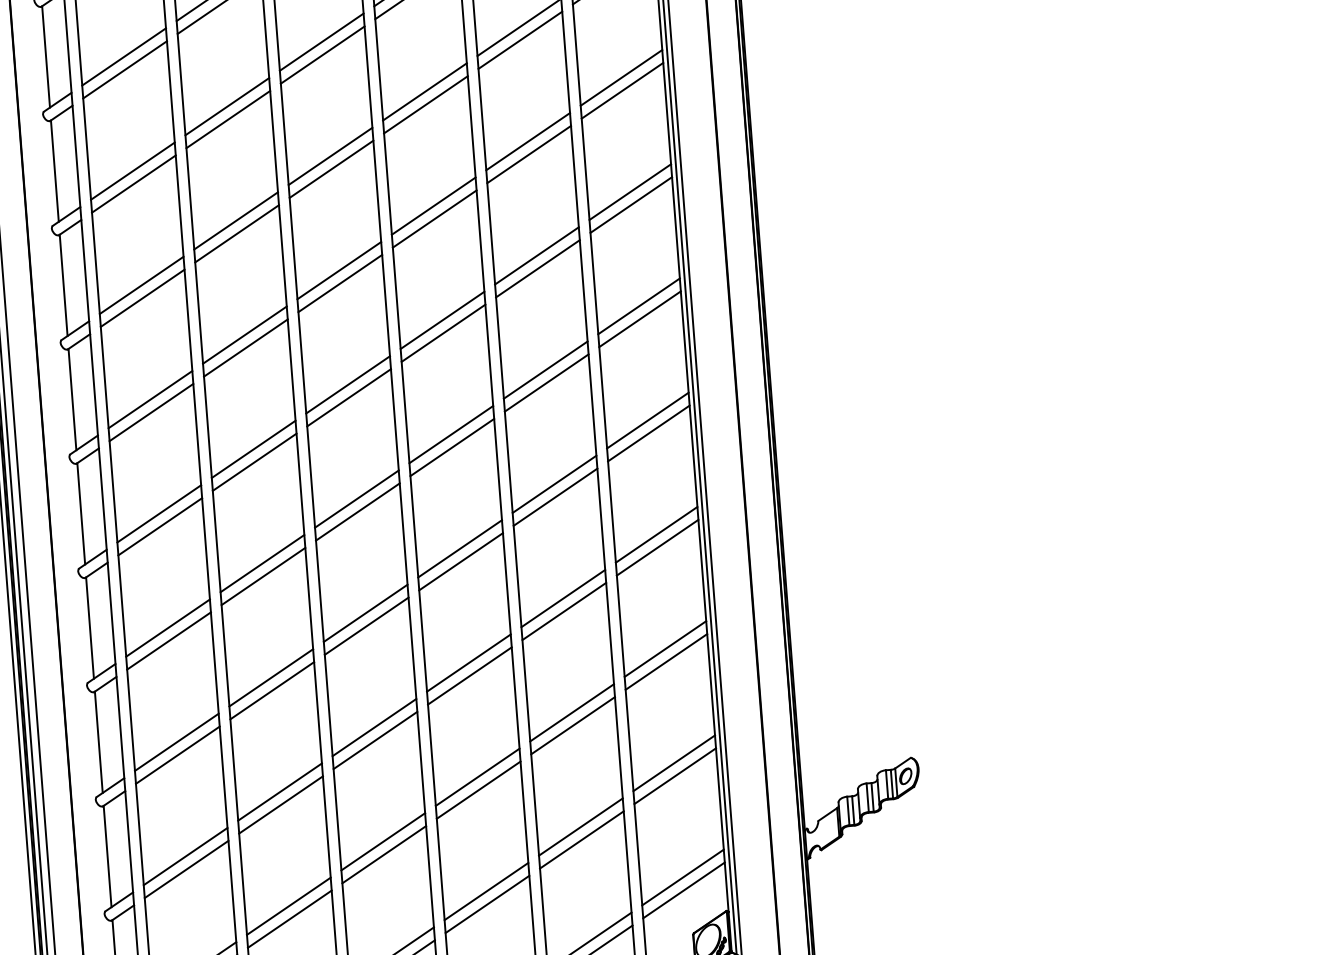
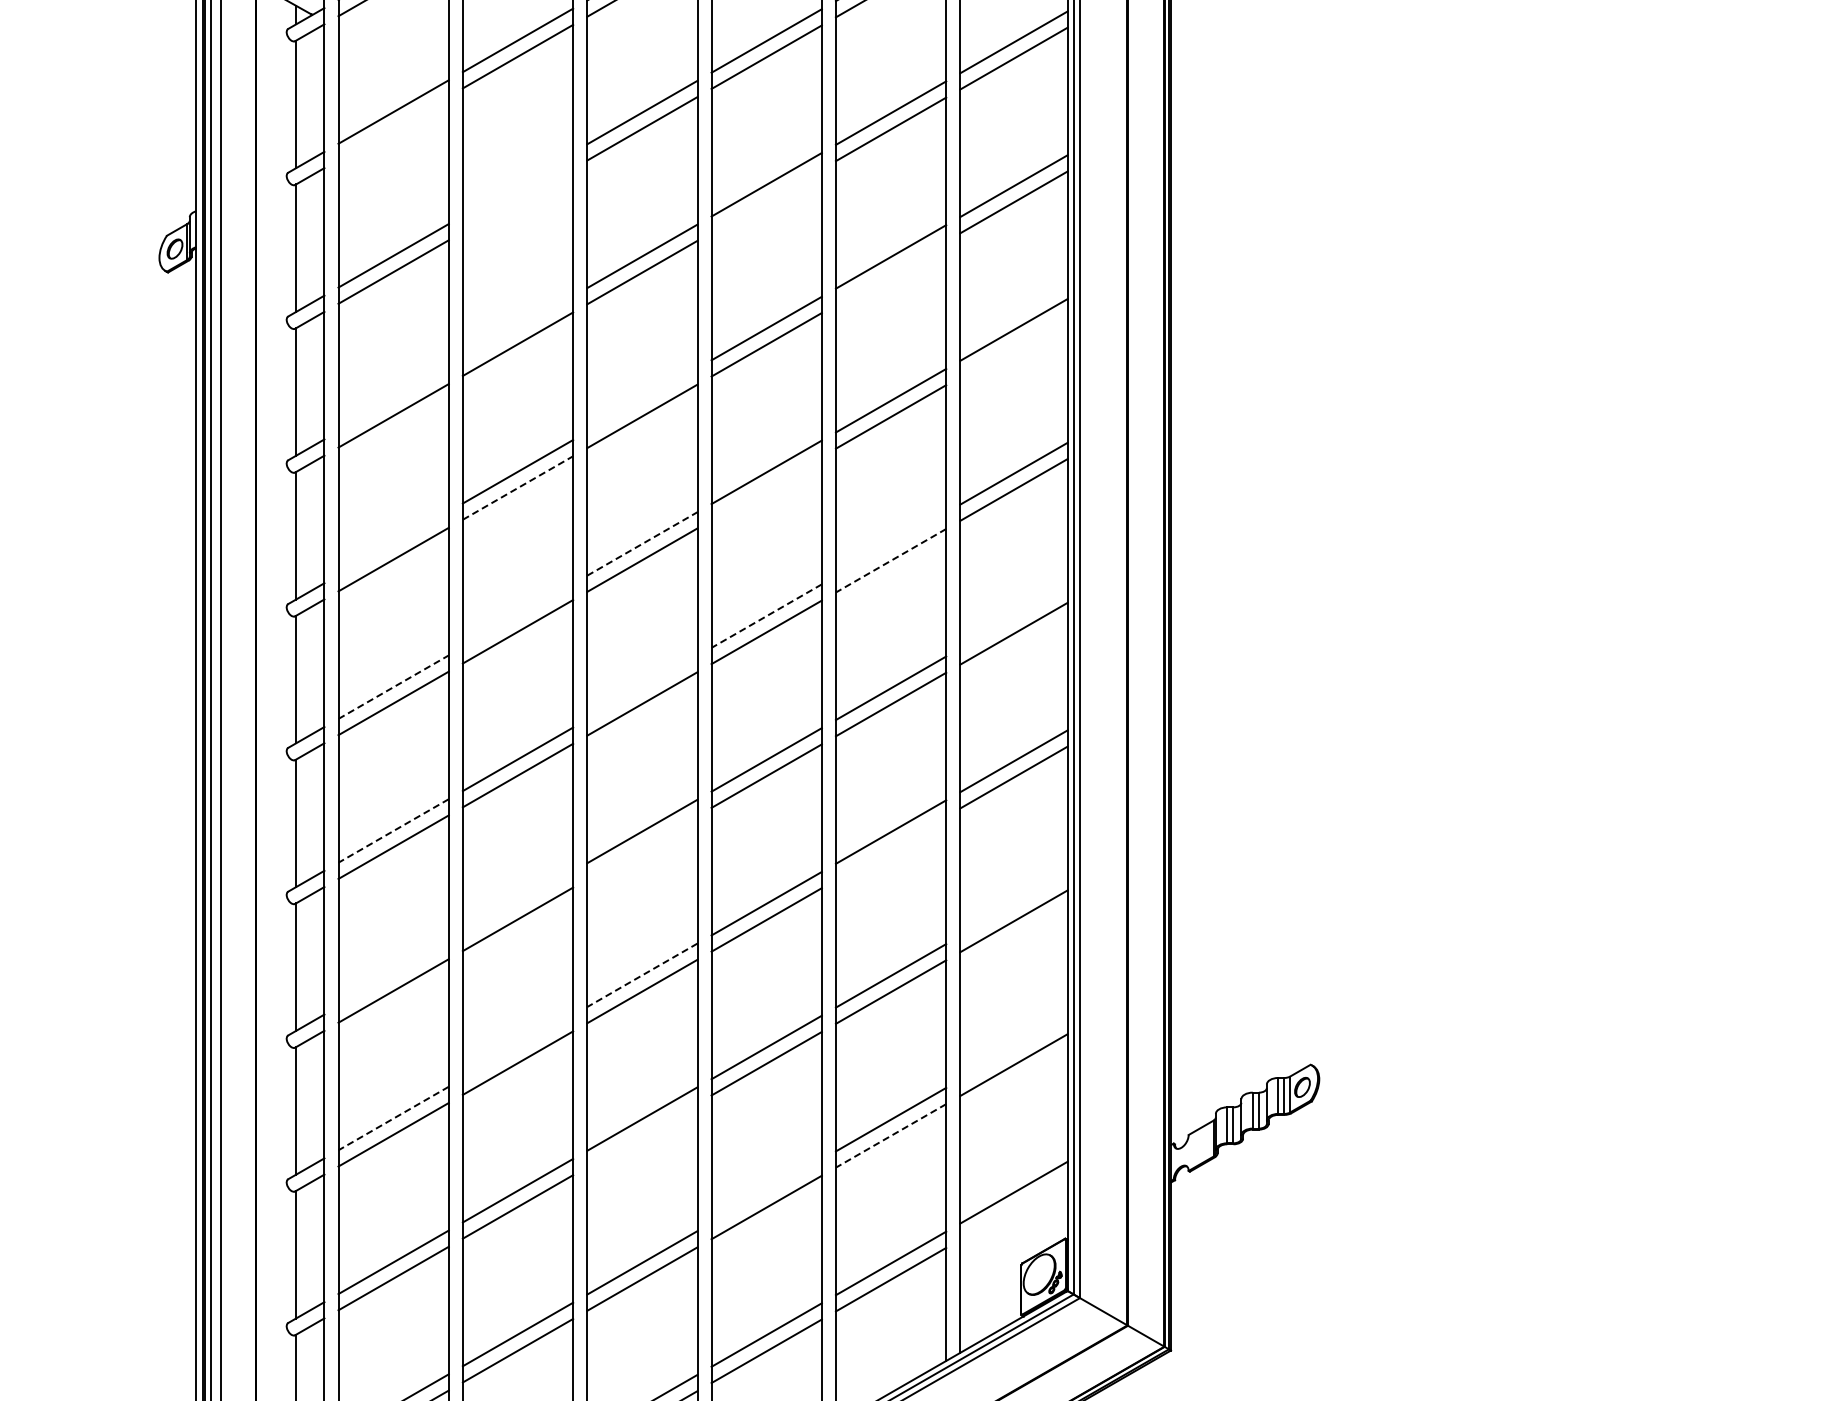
line: (125, 70) -> (393, 128), removed
line: (425, 104) -> (766, 200), removed
line: (226, 106) -> (517, 183), removed
line: (227, 119) -> (517, 200), removed
line: (528, 154) -> (890, 272), removed
line: (630, 205) -> (1013, 346), removed
line: (235, 220) -> (517, 327), removed
line: (339, 270) -> (642, 399), removed
line: (141, 285) -> (393, 399), removed
line: (443, 333) -> (766, 488), removed
line: (246, 348) -> (518, 488), solid -> dashed
line: (545, 370) -> (890, 544), removed
line: (547, 382) -> (891, 560), solid -> dashed
line: (348, 384) -> (642, 543), solid -> dashed
line: (150, 399) -> (393, 543), removed
line: (647, 420) -> (1013, 617), removed
line: (451, 434) -> (766, 616), solid -> dashed
line: (253, 449) -> (517, 615), removed
line: (356, 498) -> (642, 687), removed
line: (159, 514) -> (393, 687), solid -> dashed
line: (563, 611) -> (890, 848), removed
line: (366, 626) -> (642, 847), removed
line: (167, 627) -> (393, 830), solid -> dashed
line: (665, 649) -> (1013, 905), removed
line: (270, 677) -> (517, 902), removed
line: (374, 727) -> (642, 975), solid -> dashed
line: (176, 742) -> (393, 974), removed
line: (673, 763) -> (1013, 1048), removed
line: (279, 791) -> (517, 1046), removed
line: (582, 839) -> (891, 1135), solid -> dashed
line: (384, 854) -> (642, 1135), removed
line: (185, 856) -> (393, 1118), solid -> dashed
line: (683, 890) -> (1013, 1208), removed
line: (486, 891) -> (766, 1191), removed

